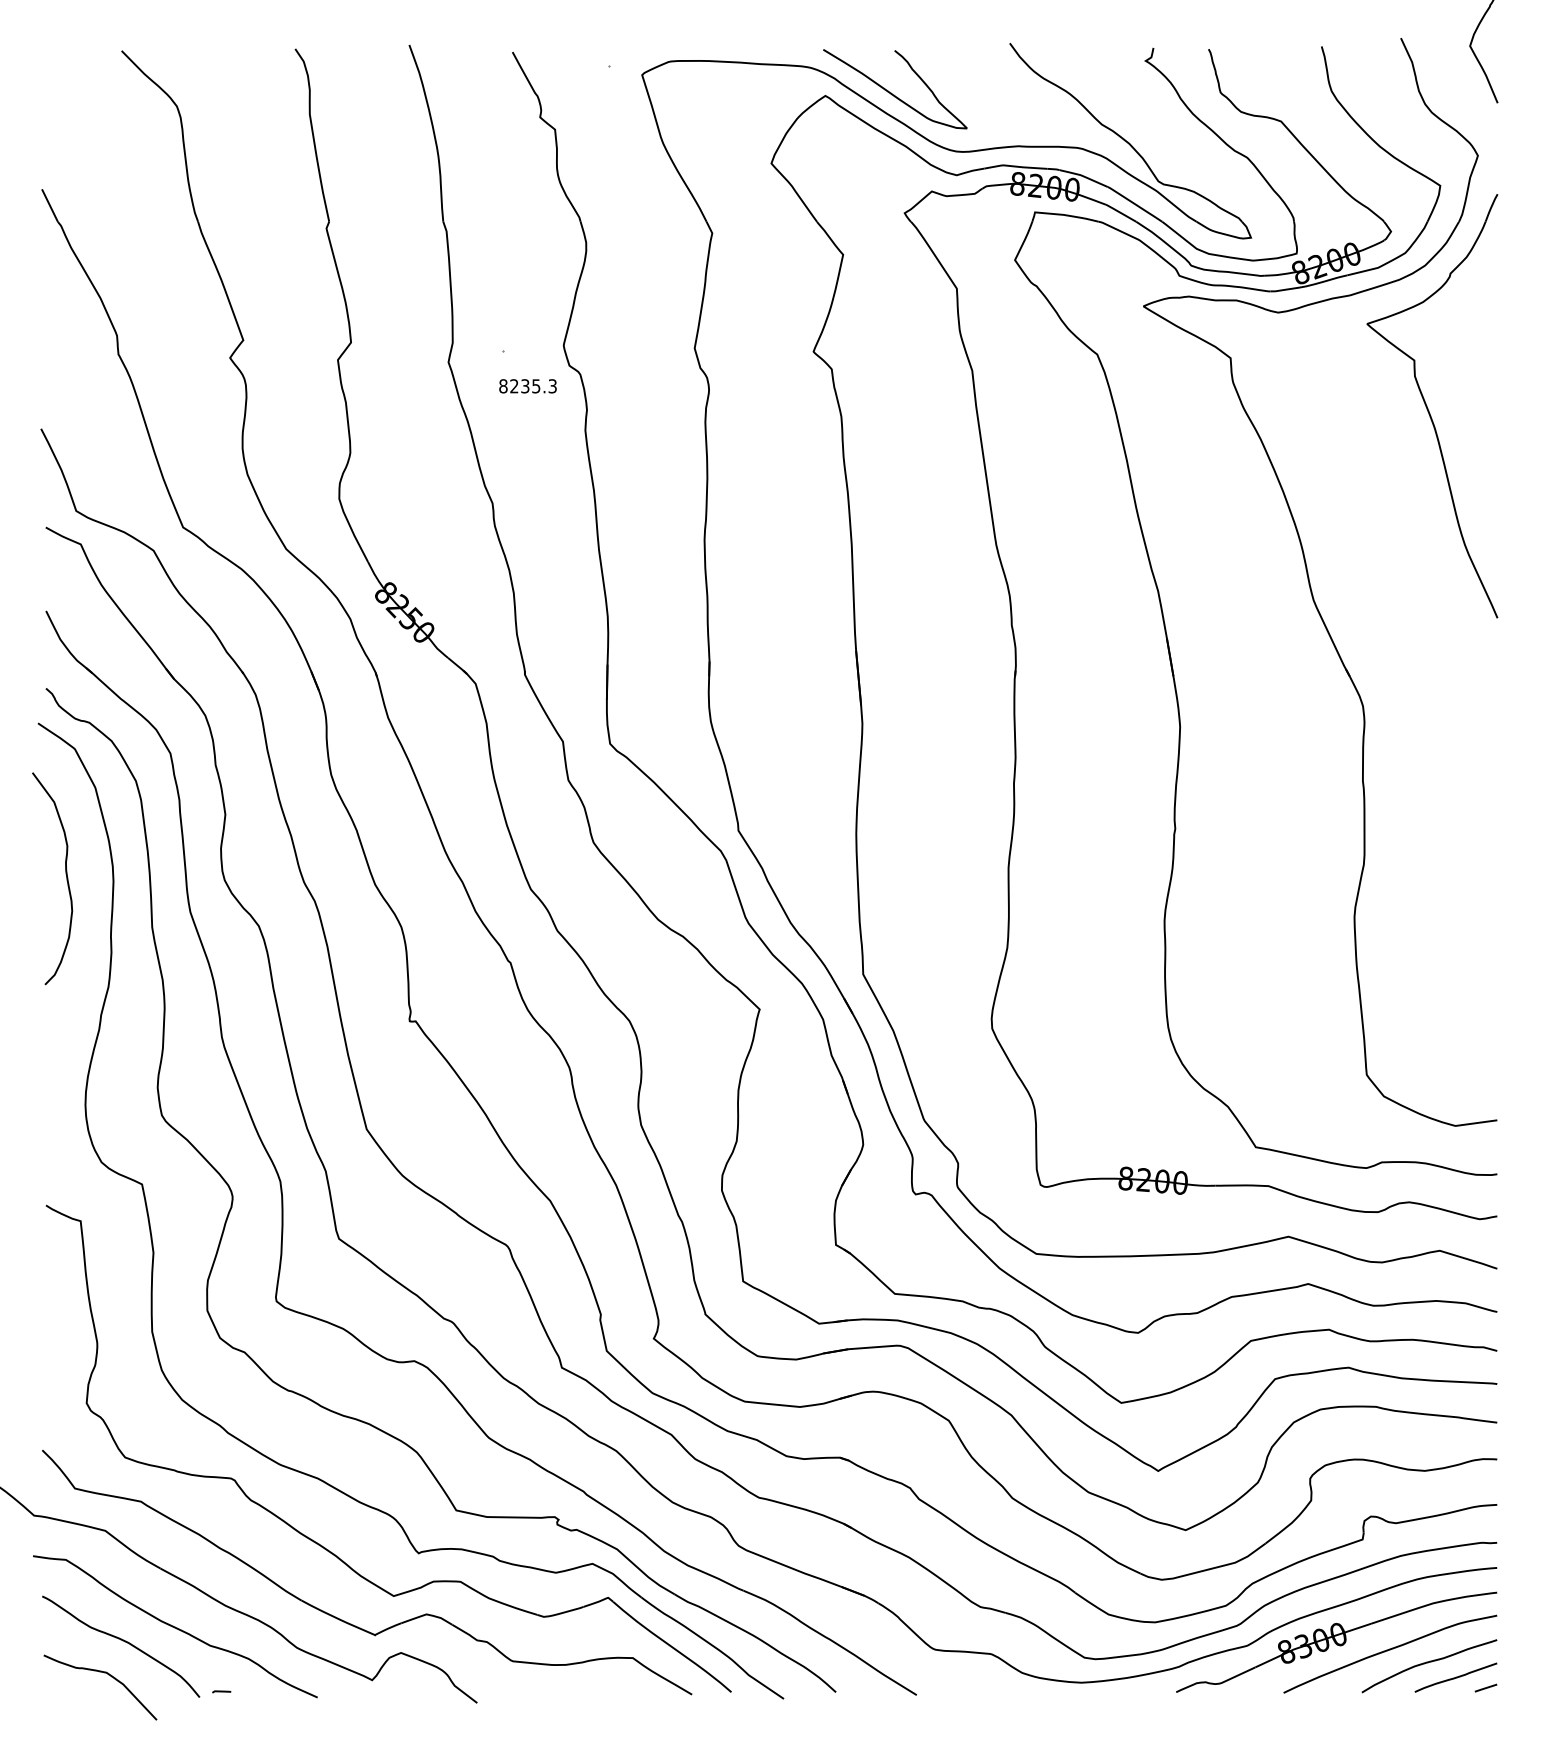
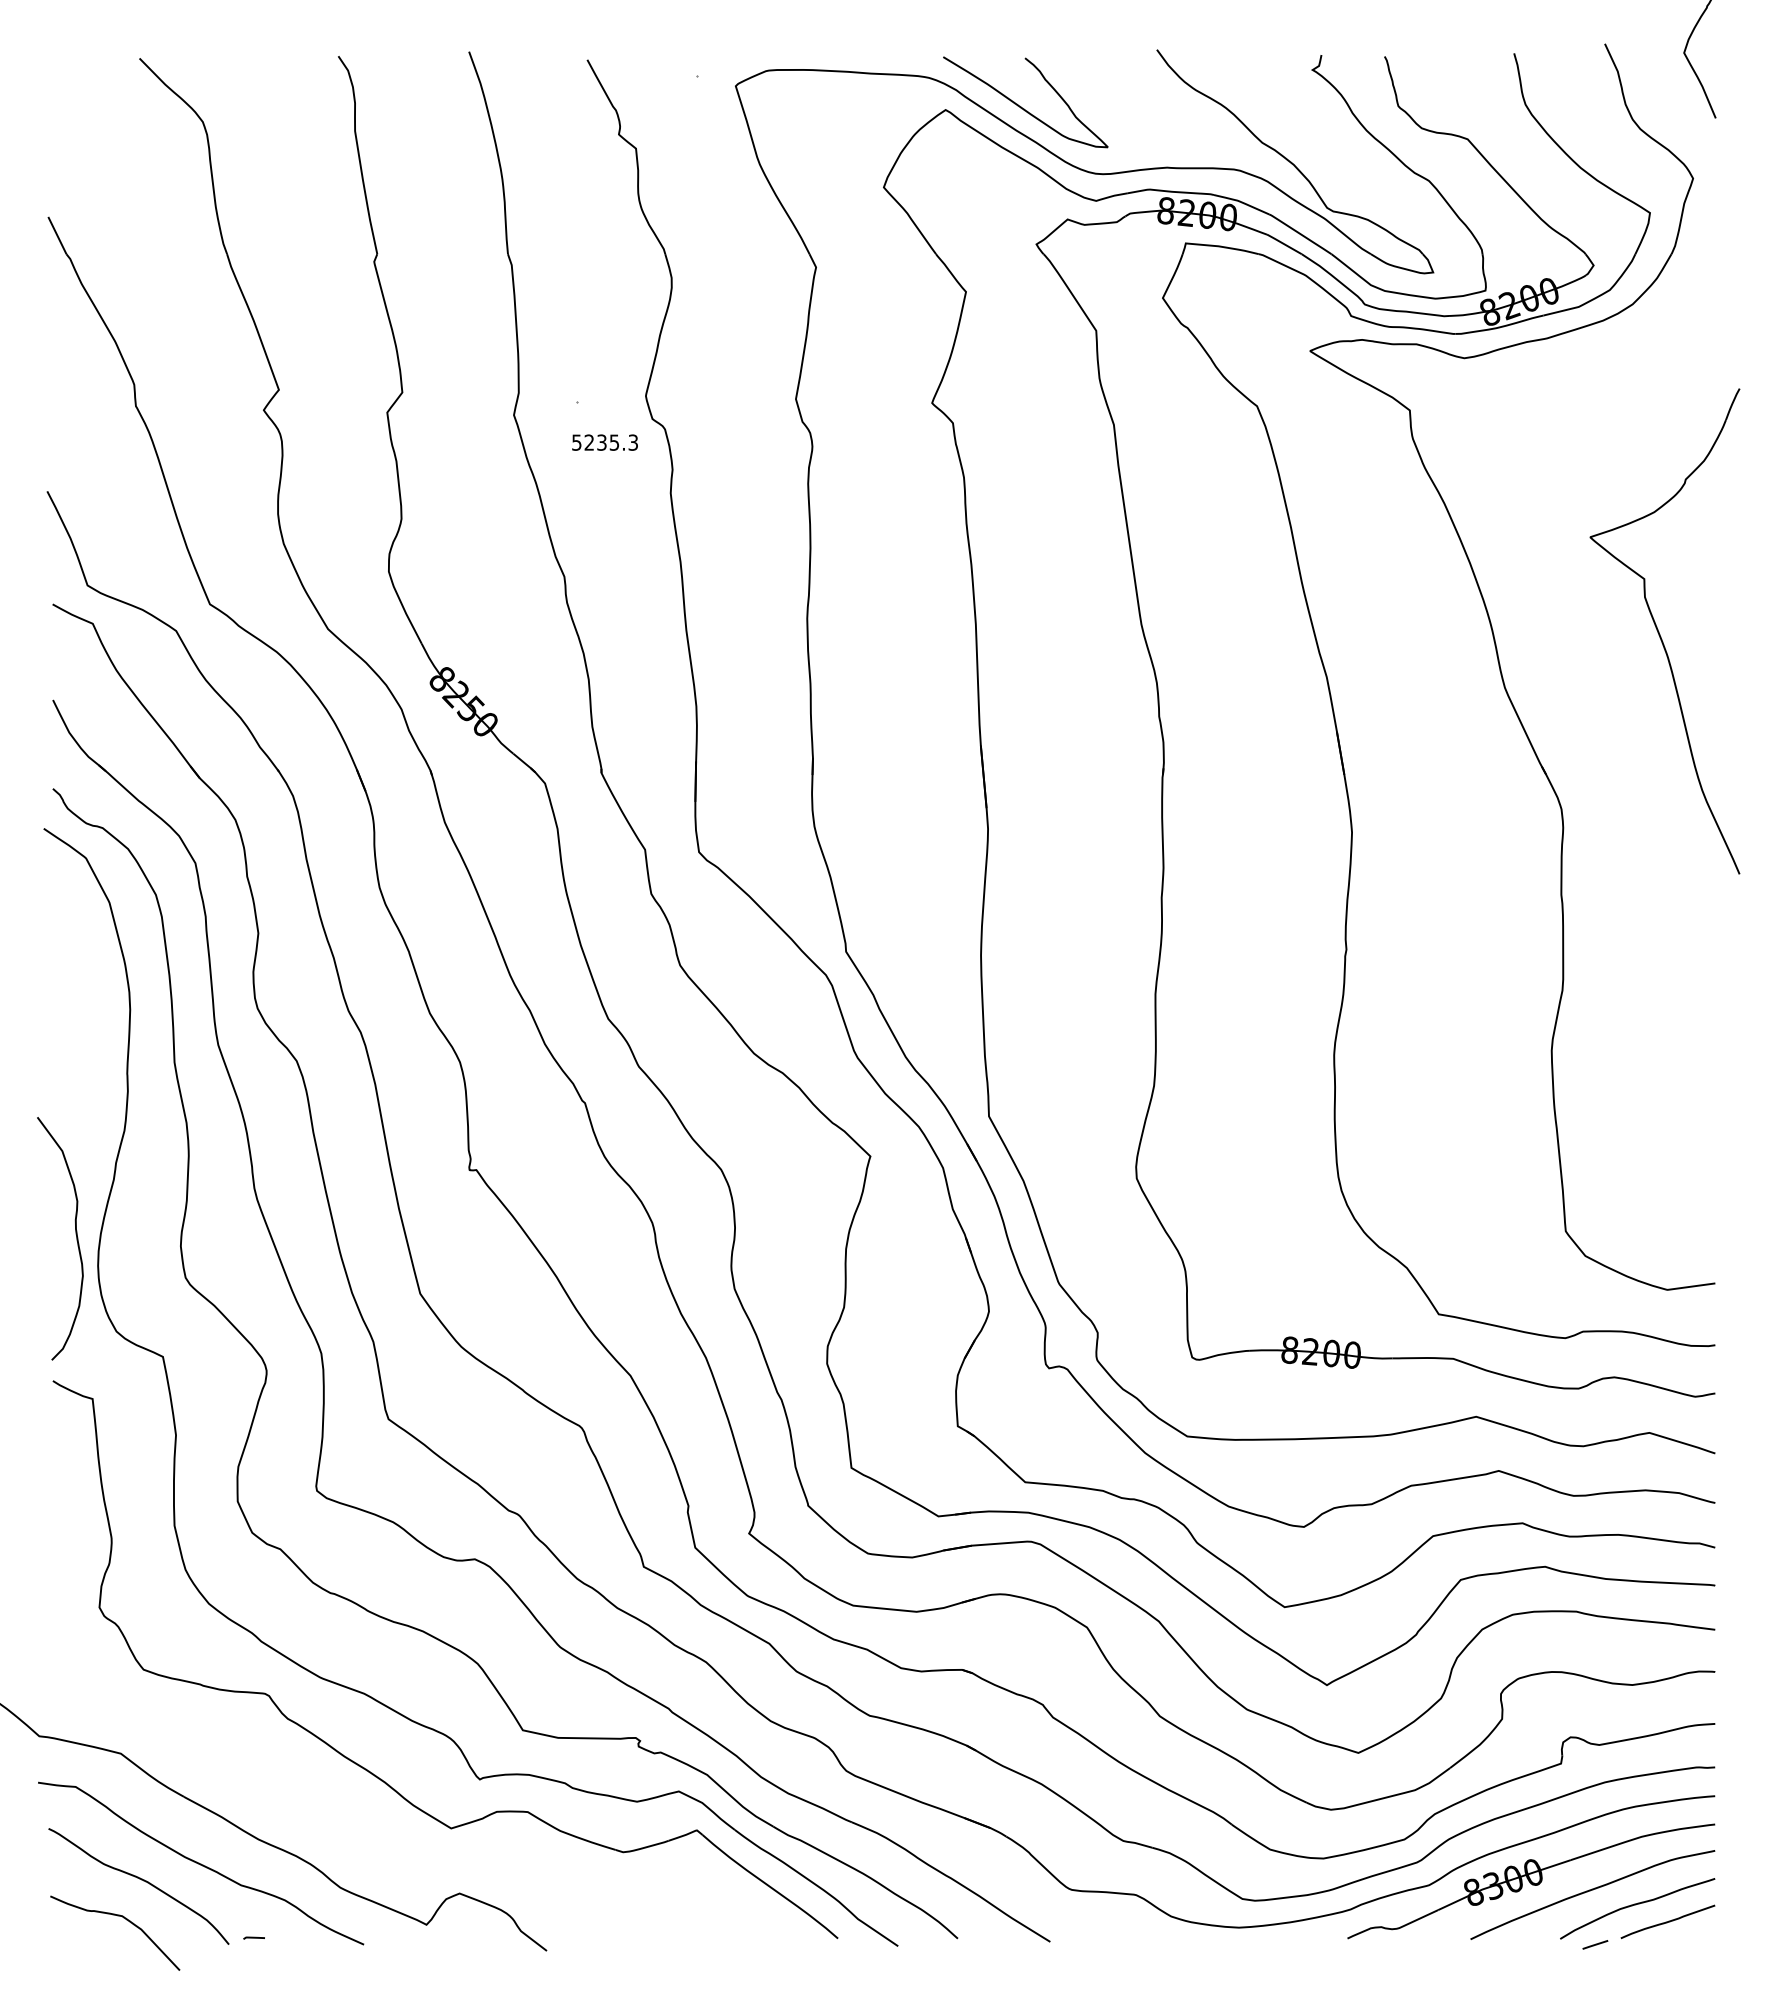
text: (503, 386) -> (576, 442), 8235.3 -> 5235.3
part: (1431, 406) -> (1664, 631), moved
curve: (65, 875) -> (75, 1234), moved
part: (342, 1619) -> (392, 1855), removed
line: (1486, 1687) -> (1595, 1944), moved

